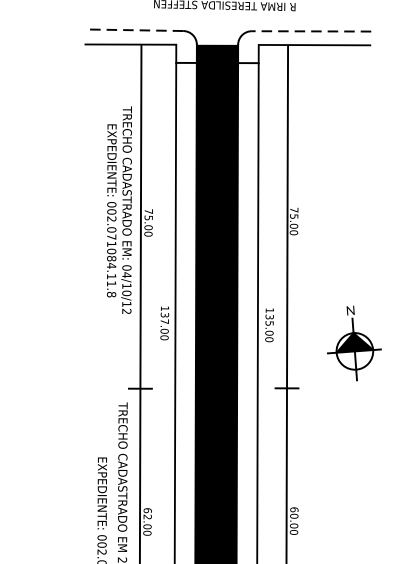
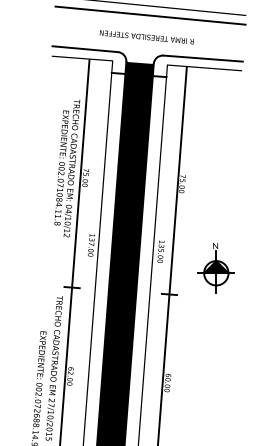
line: (134, 30) -> (85, 49), dashed -> solid
line: (312, 31) -> (203, 58), dashed -> solid

